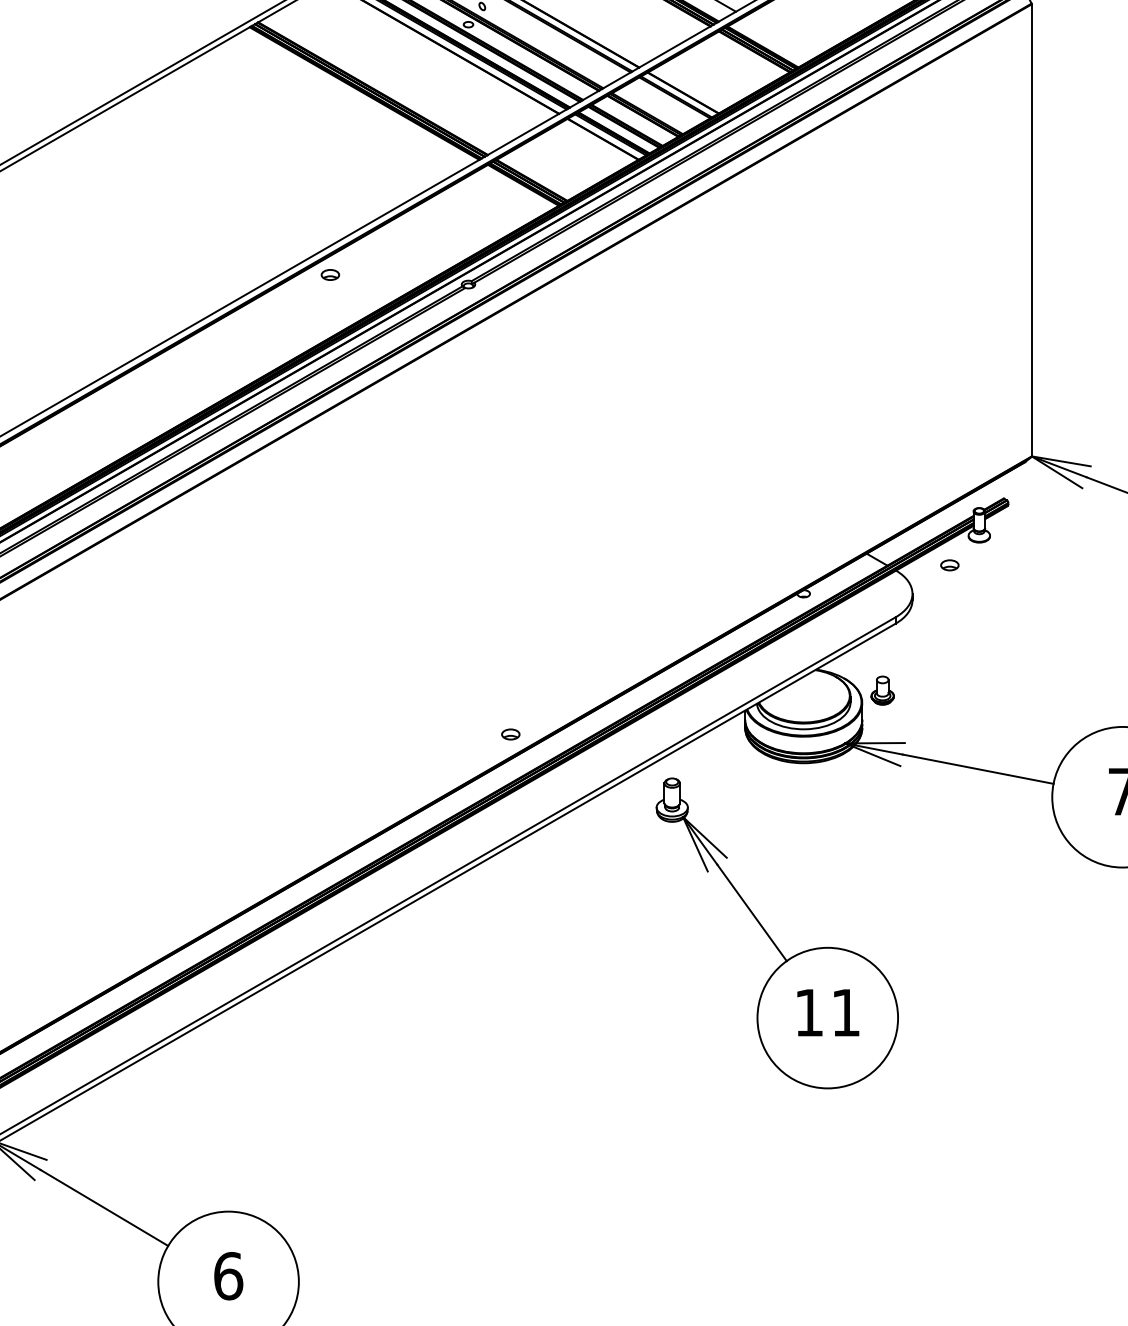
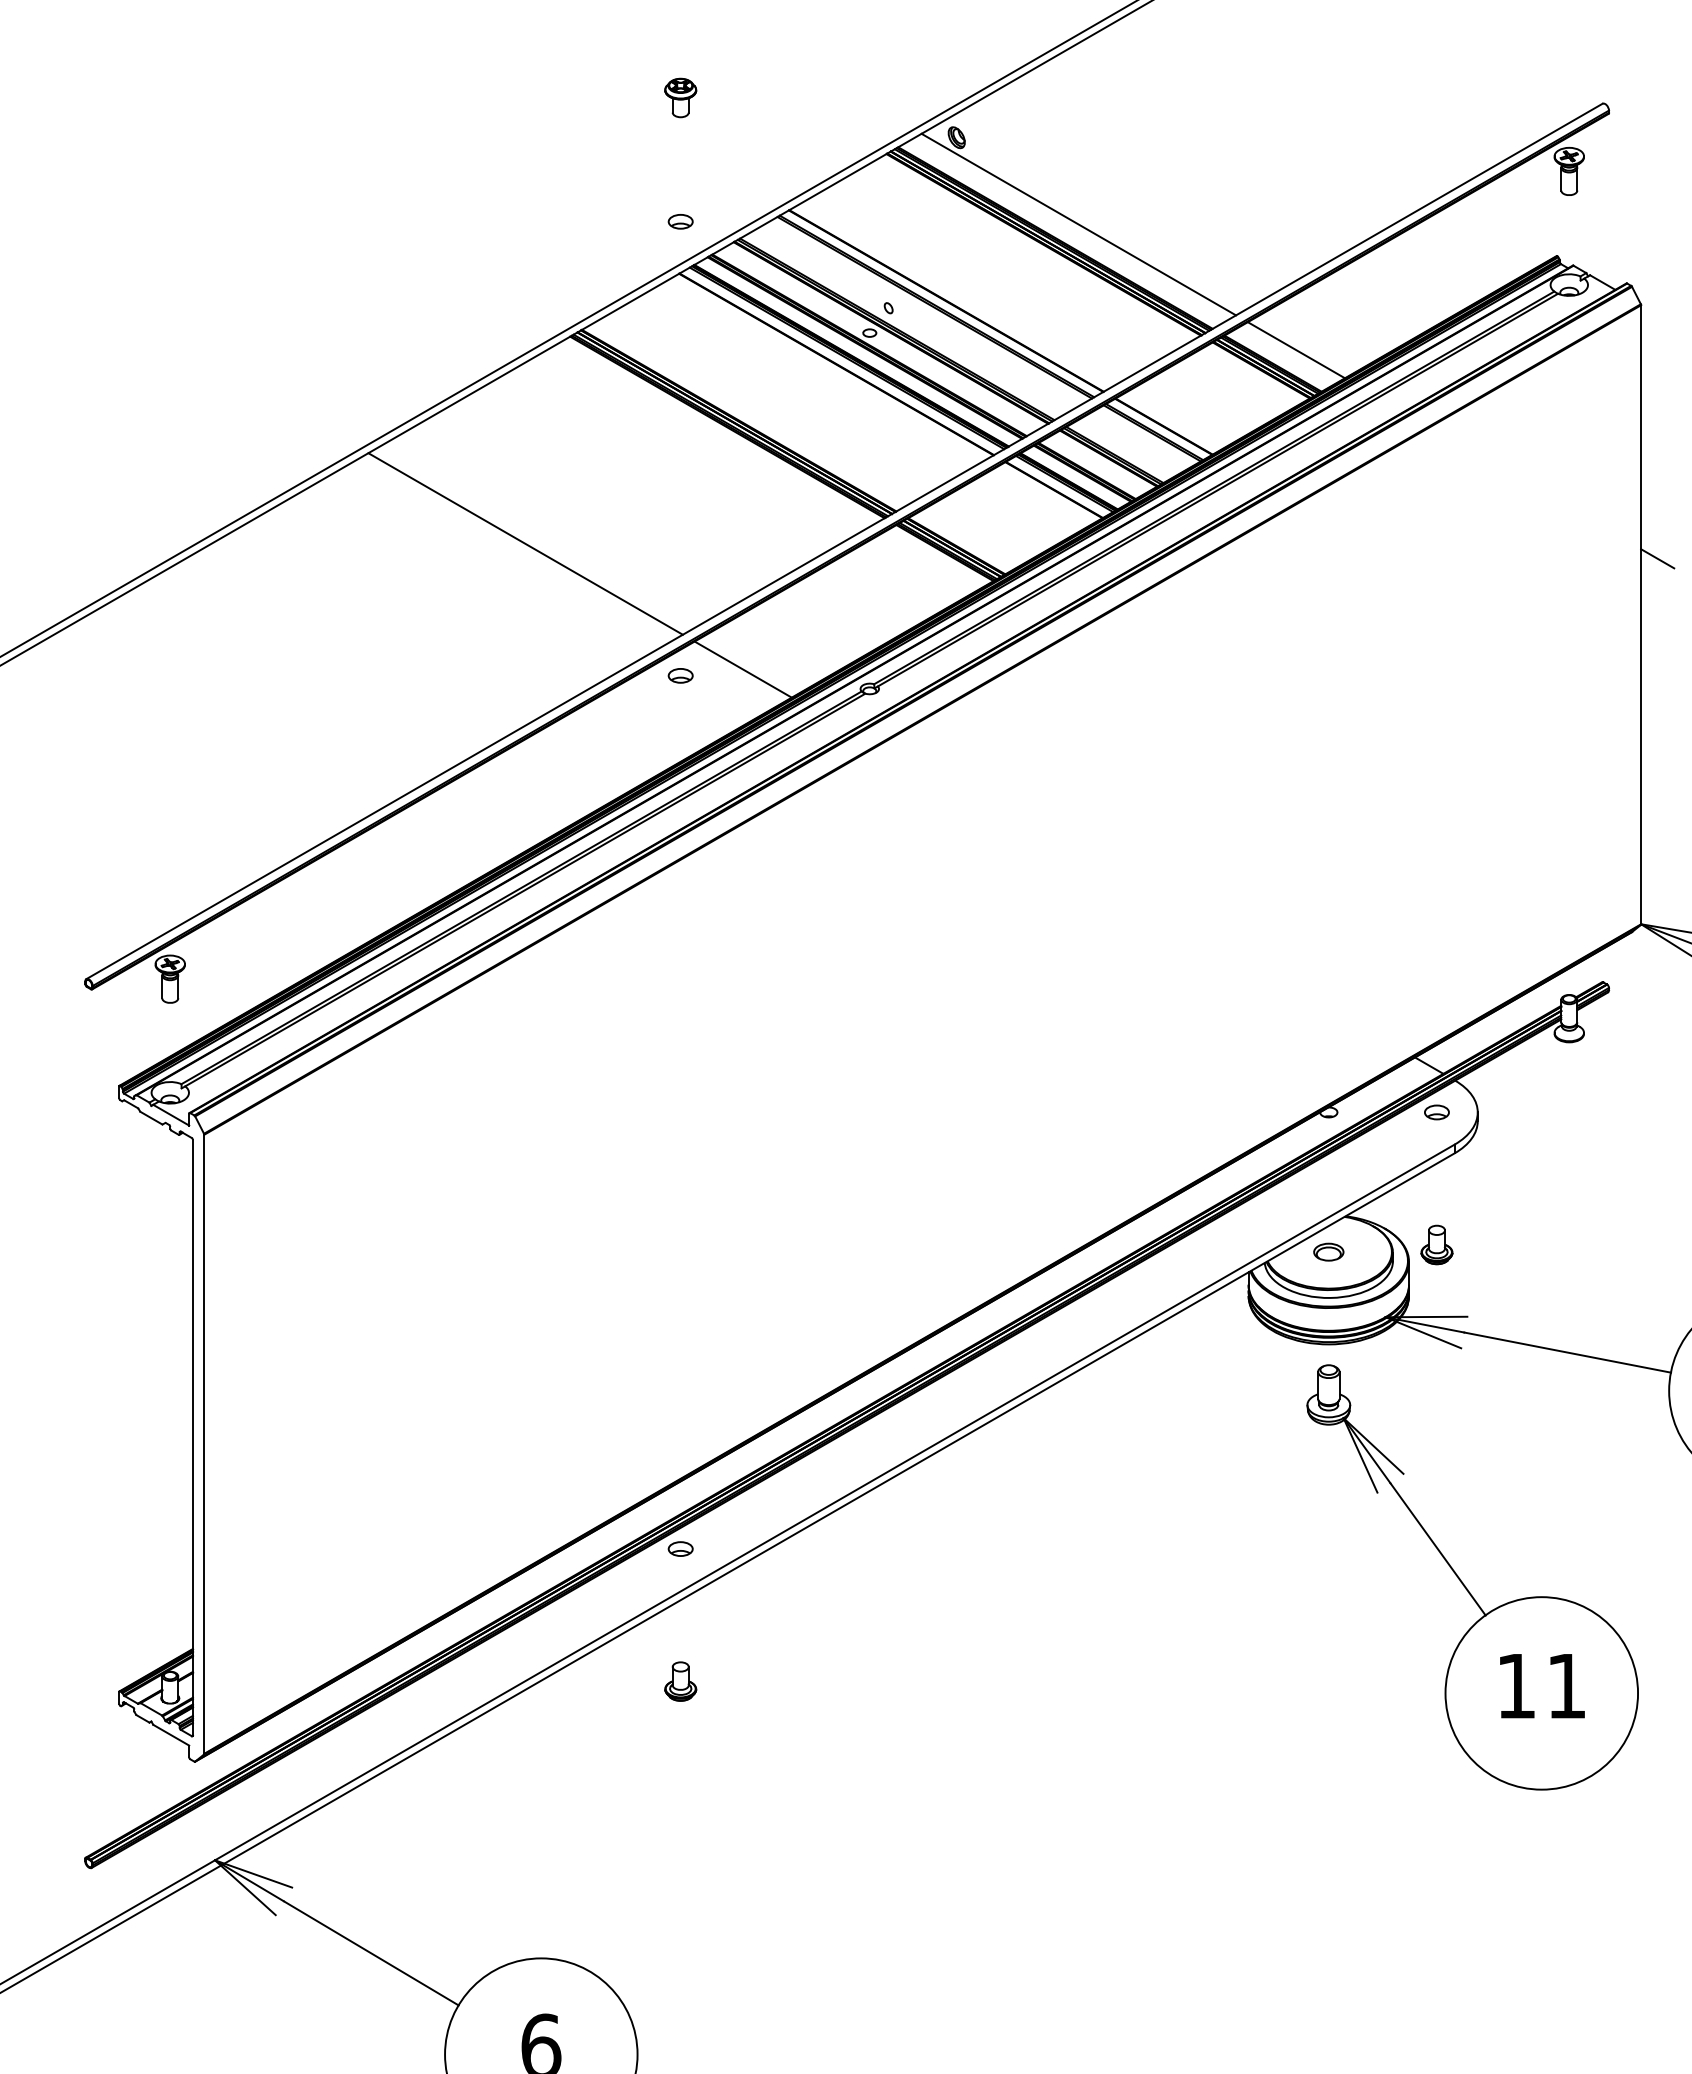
line: (779, 37) -> (1295, 350), added
line: (217, 178) -> (525, 543), added
line: (1043, 189) -> (1657, 558), added
line: (375, 270) -> (742, 669), added
part: (949, 565) -> (1436, 1112), moved
part: (803, 695) -> (1328, 1251), added
part: (510, 734) -> (680, 1548), moved
part: (770, 937) -> (1463, 1582), moved
part: (330, 1009) -> (680, 1681), added

